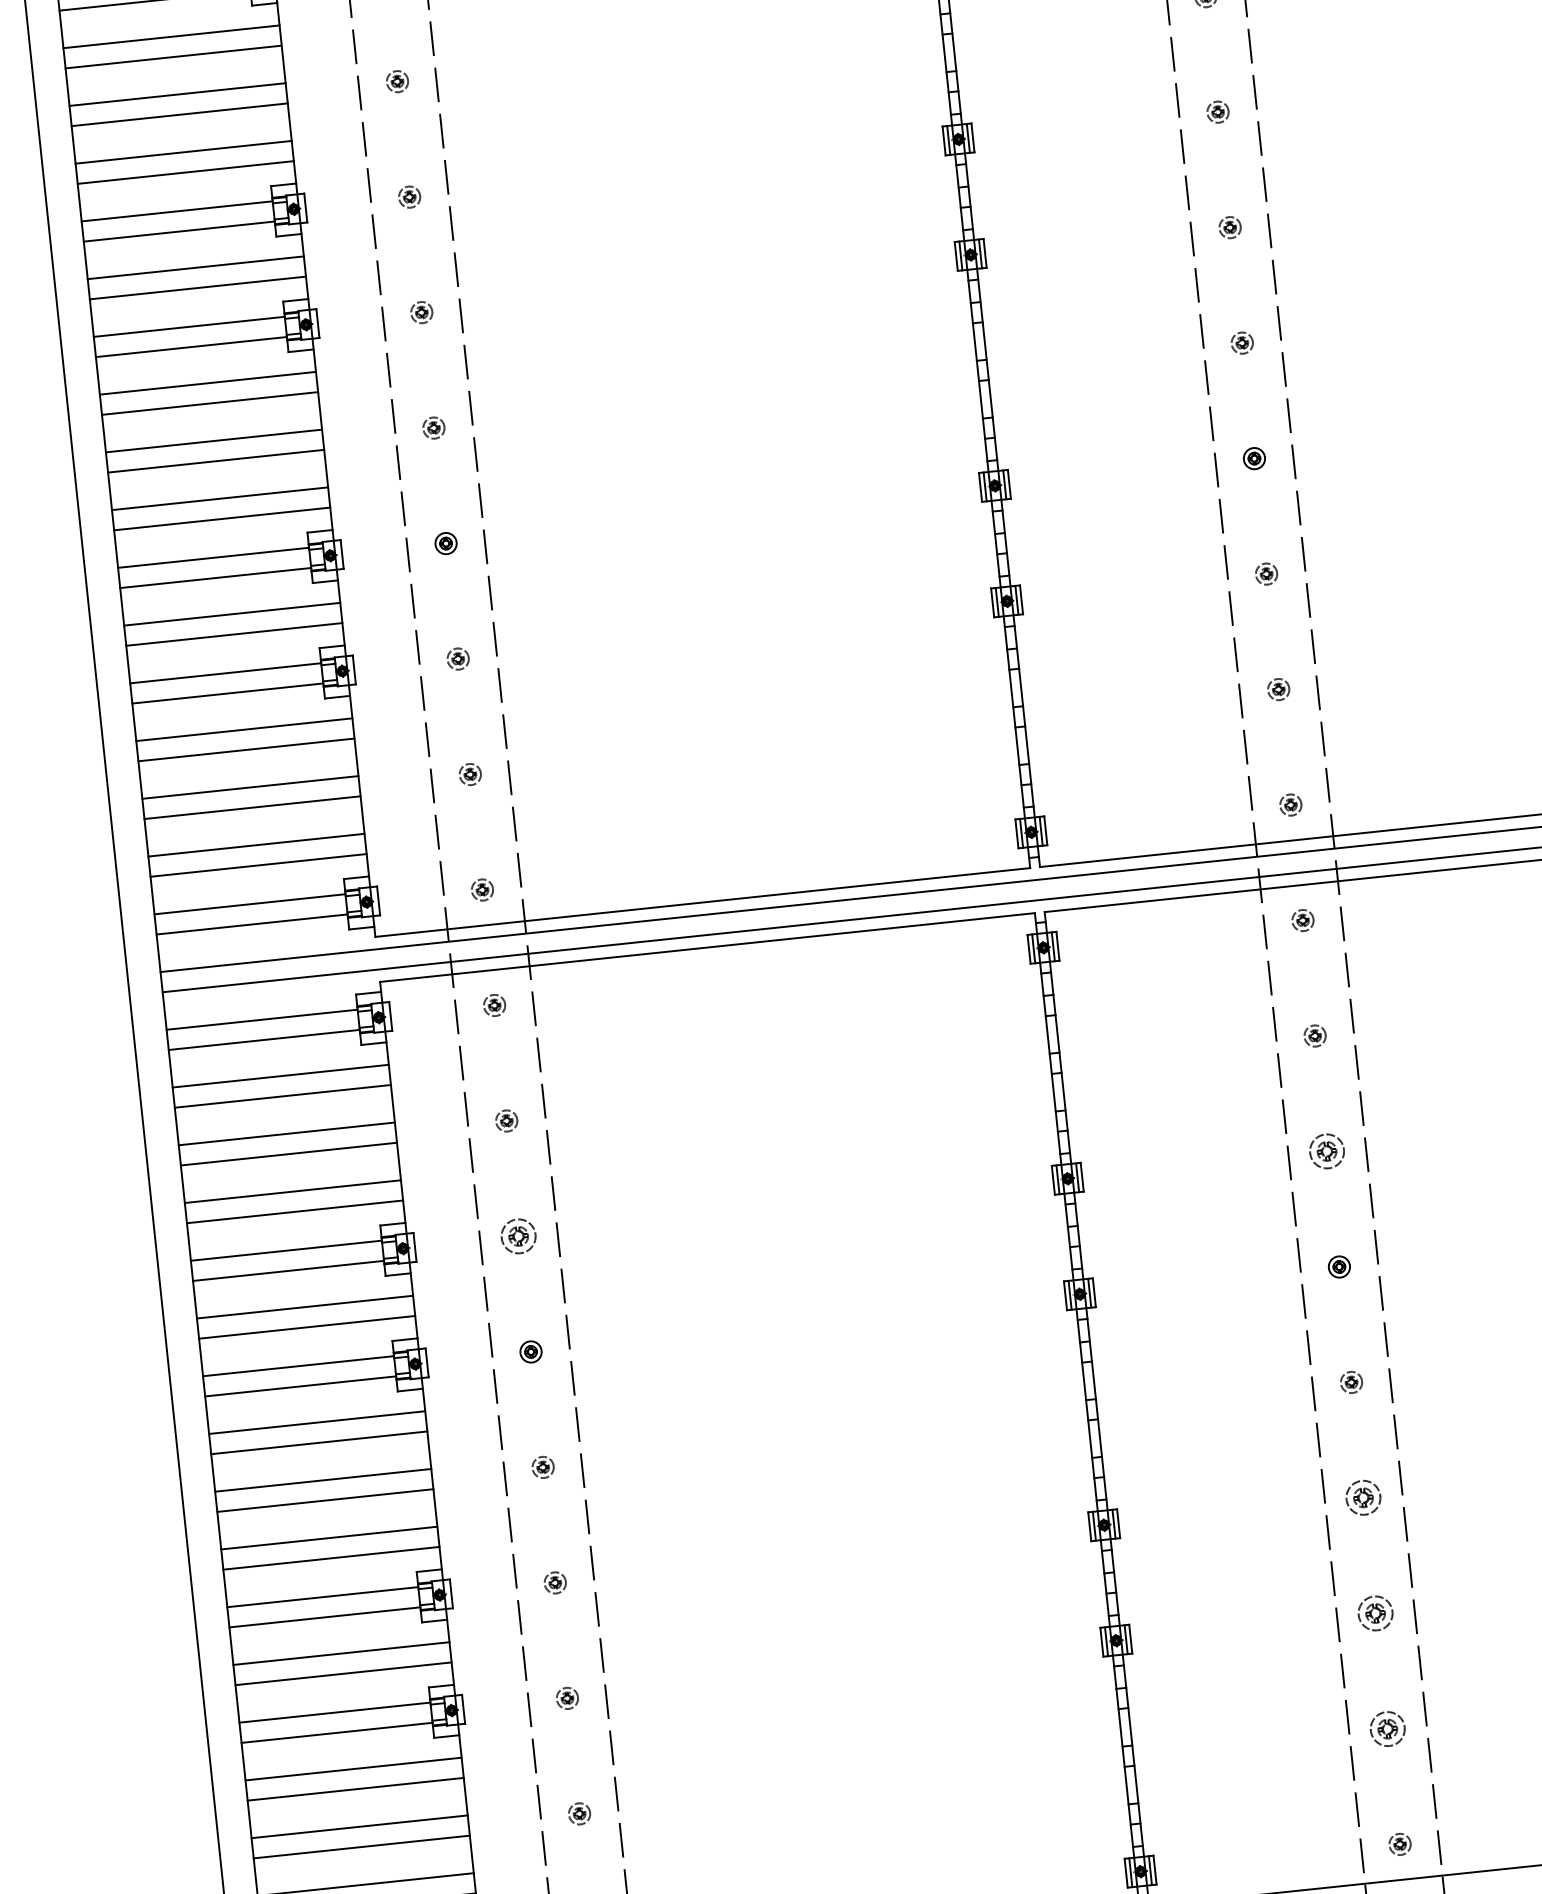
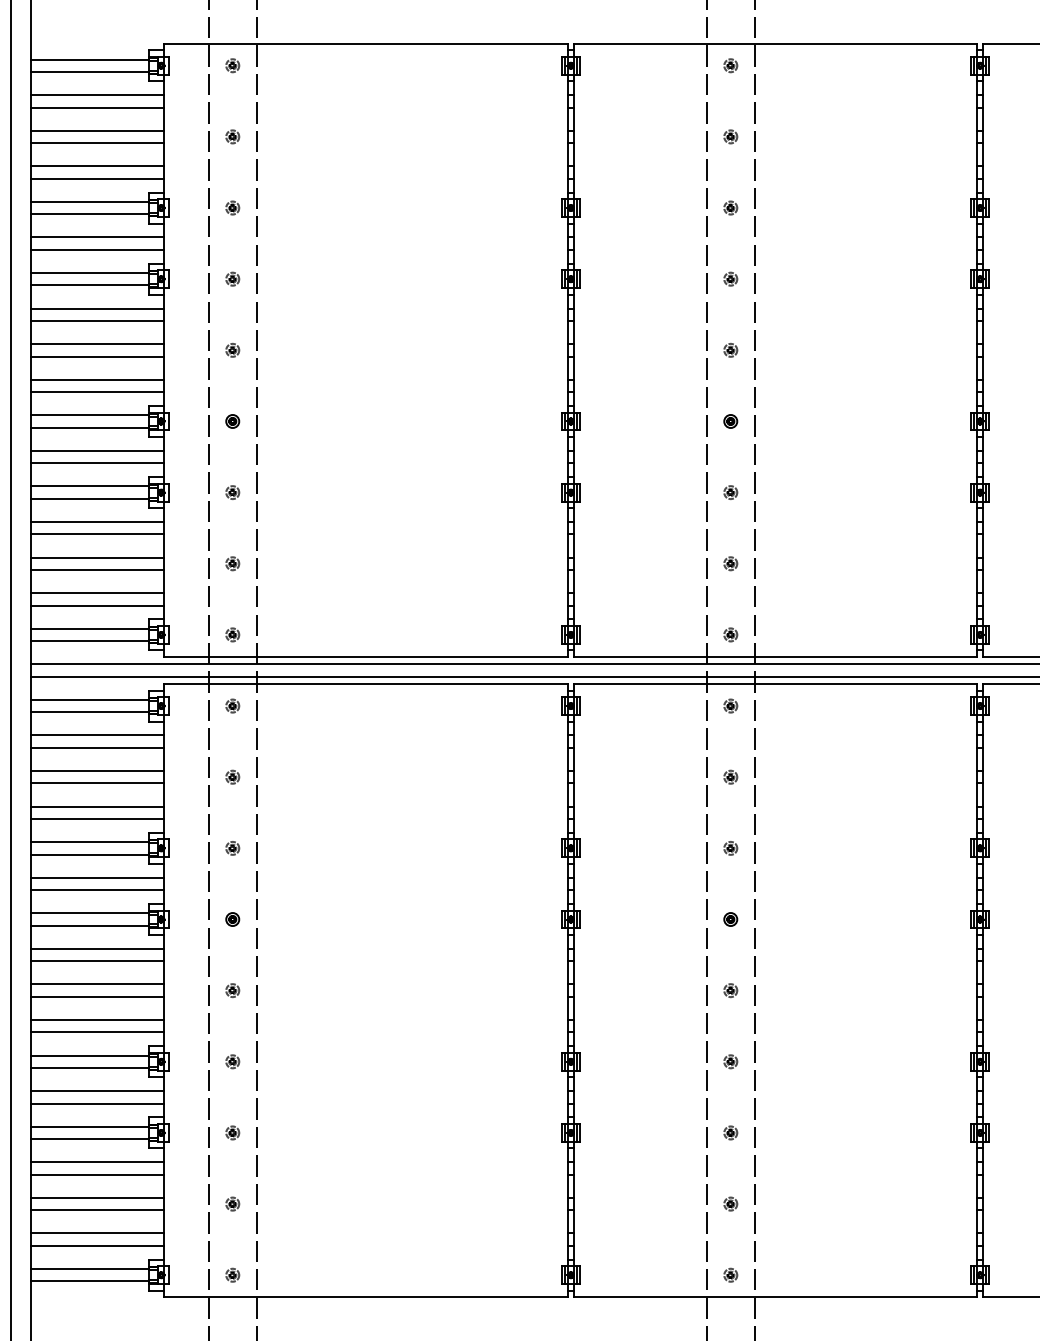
part: (1326, 1151) -> (730, 848), size x0.62
part: (518, 1236) -> (232, 848), size x0.62
part: (1363, 1497) -> (730, 1061), size x0.62
part: (1375, 1612) -> (730, 1132), size x0.62
part: (1387, 1727) -> (730, 1203), size x0.62

